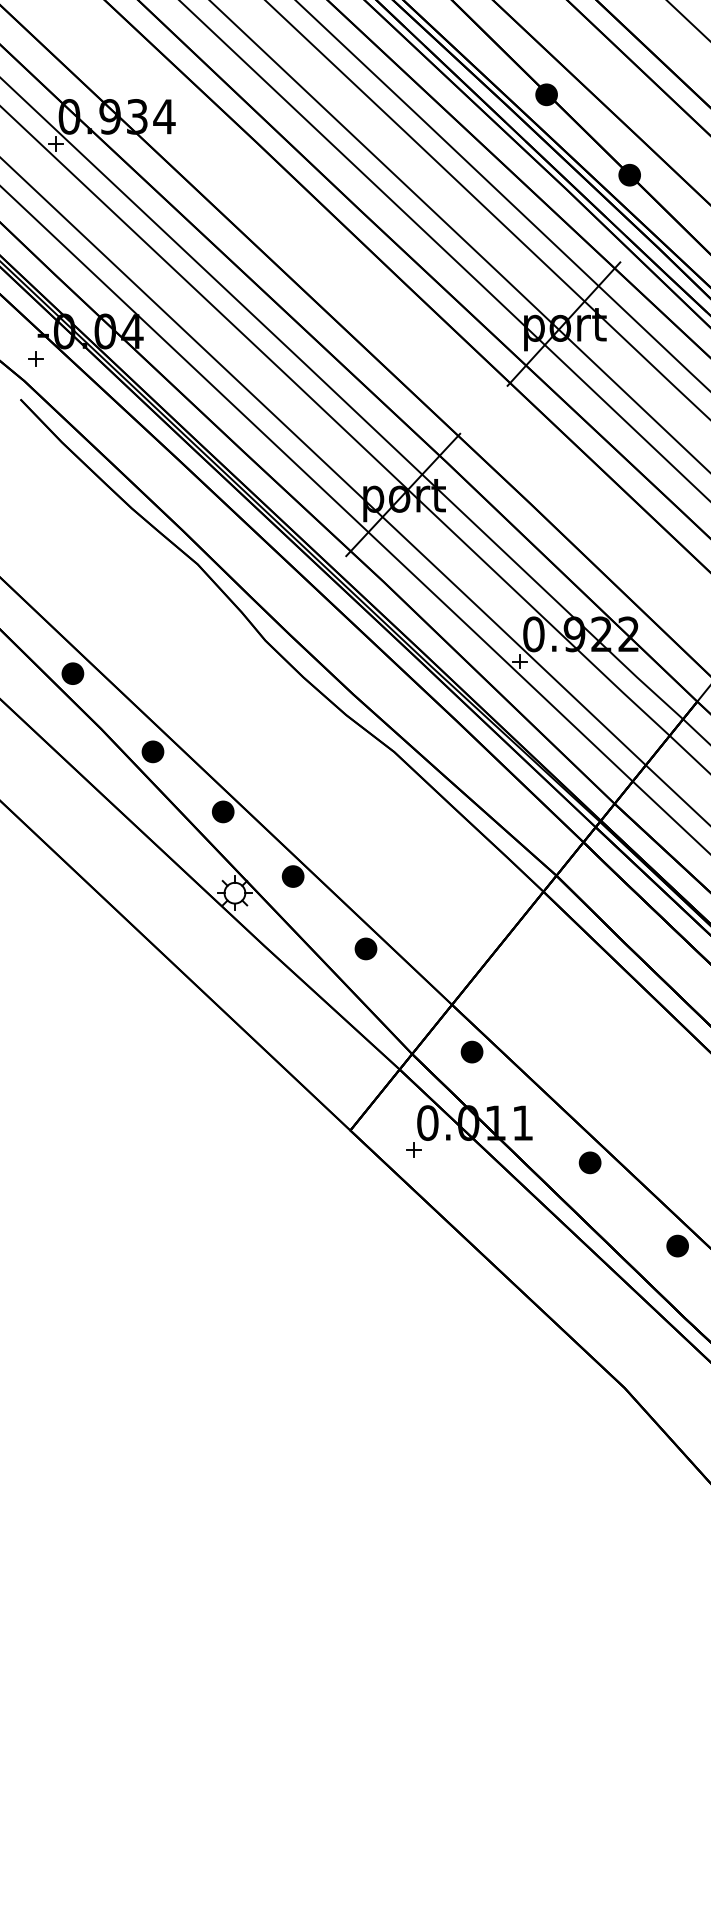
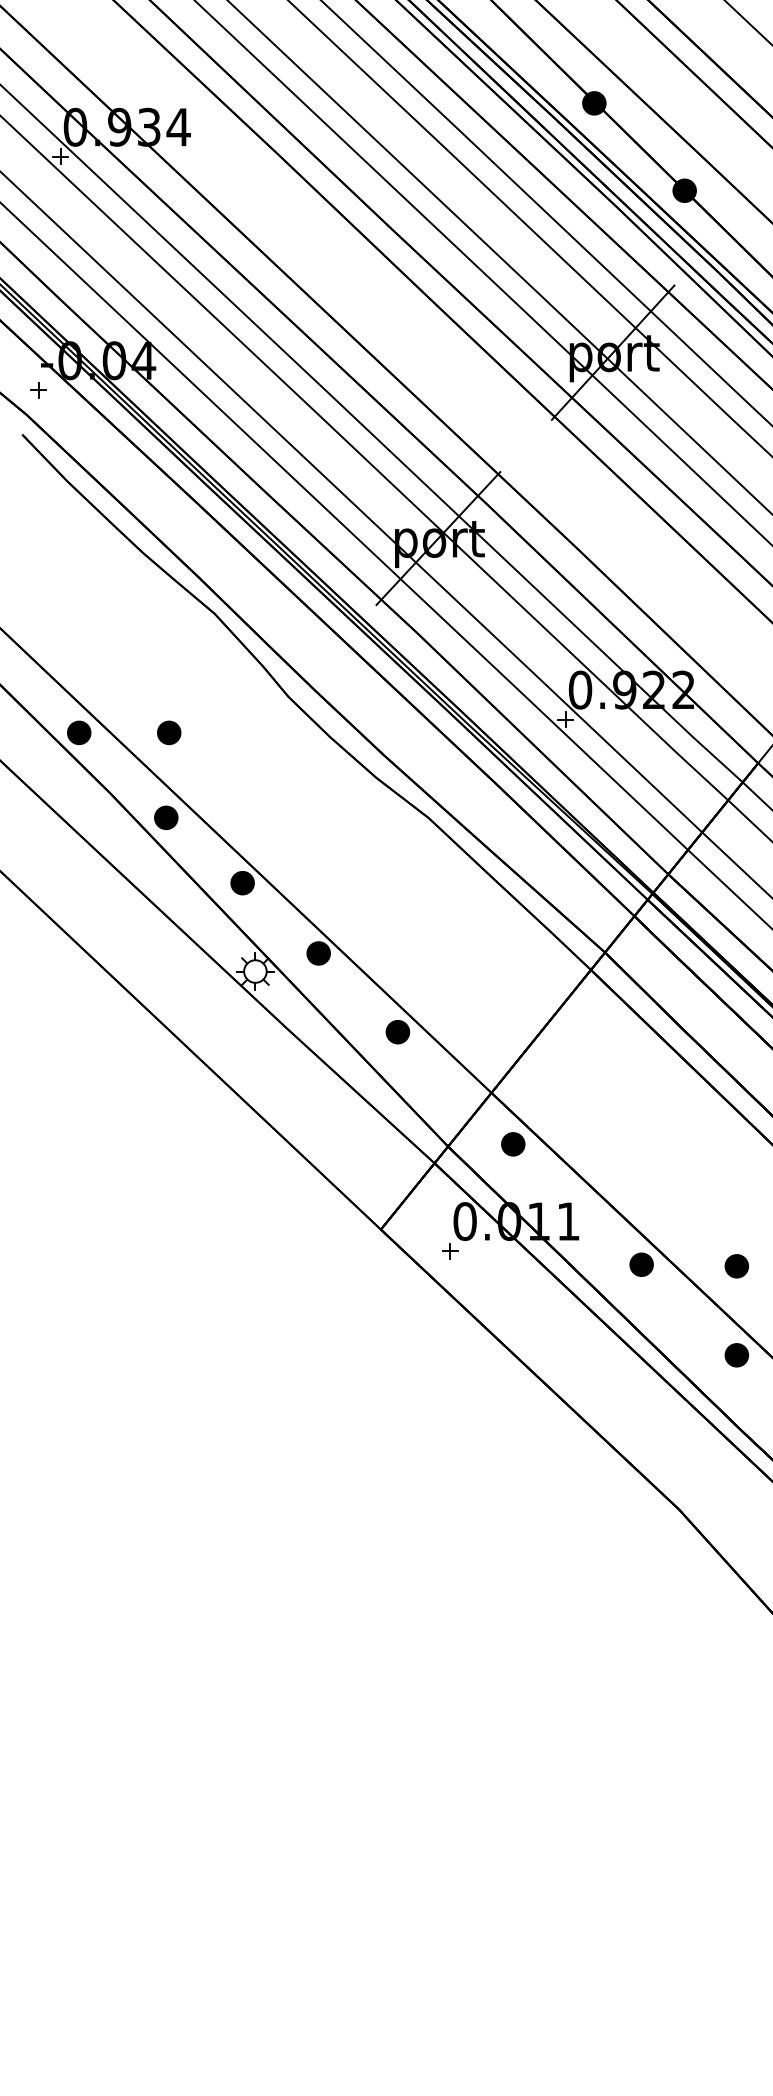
part: (155, 673) -> (169, 732), added
part: (677, 1164) -> (736, 1266), added

